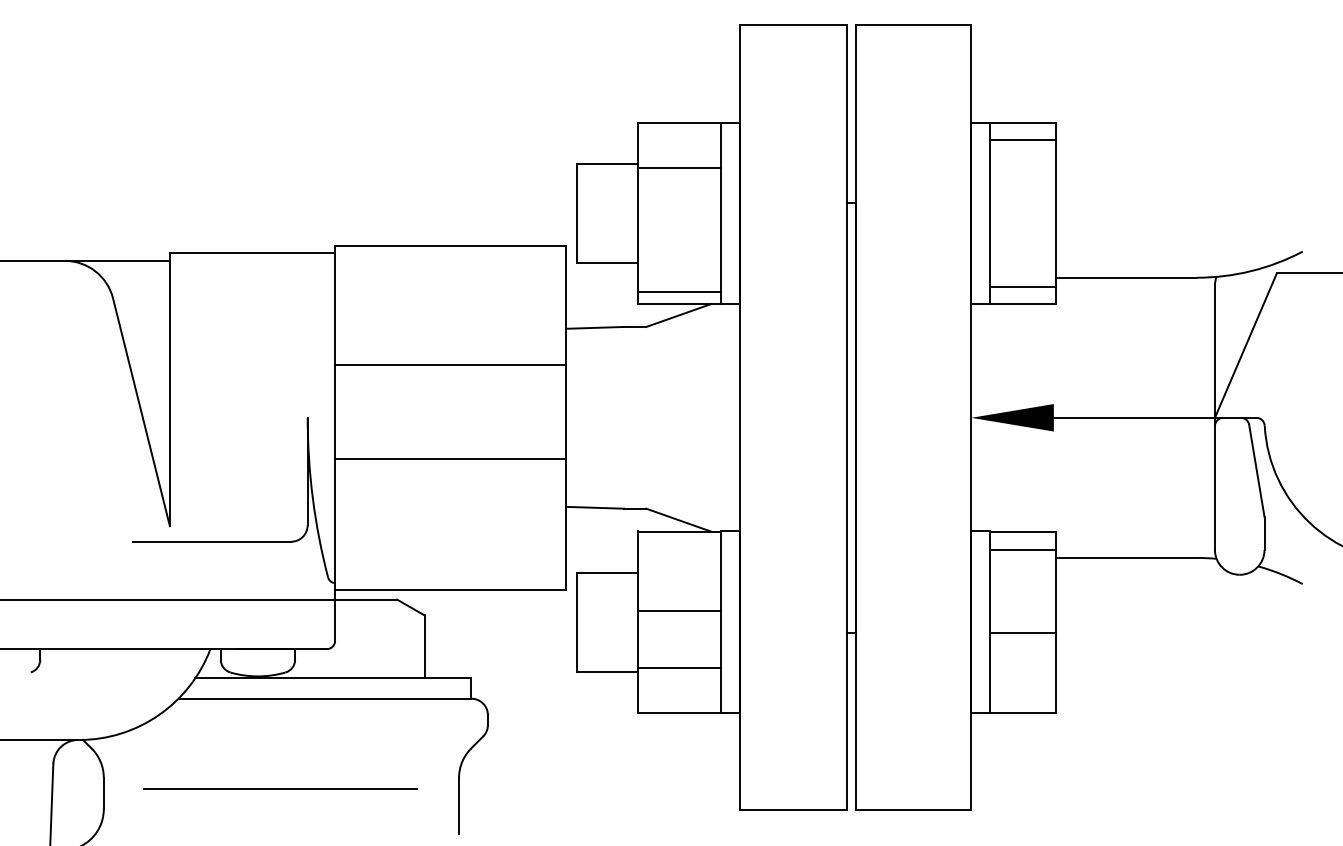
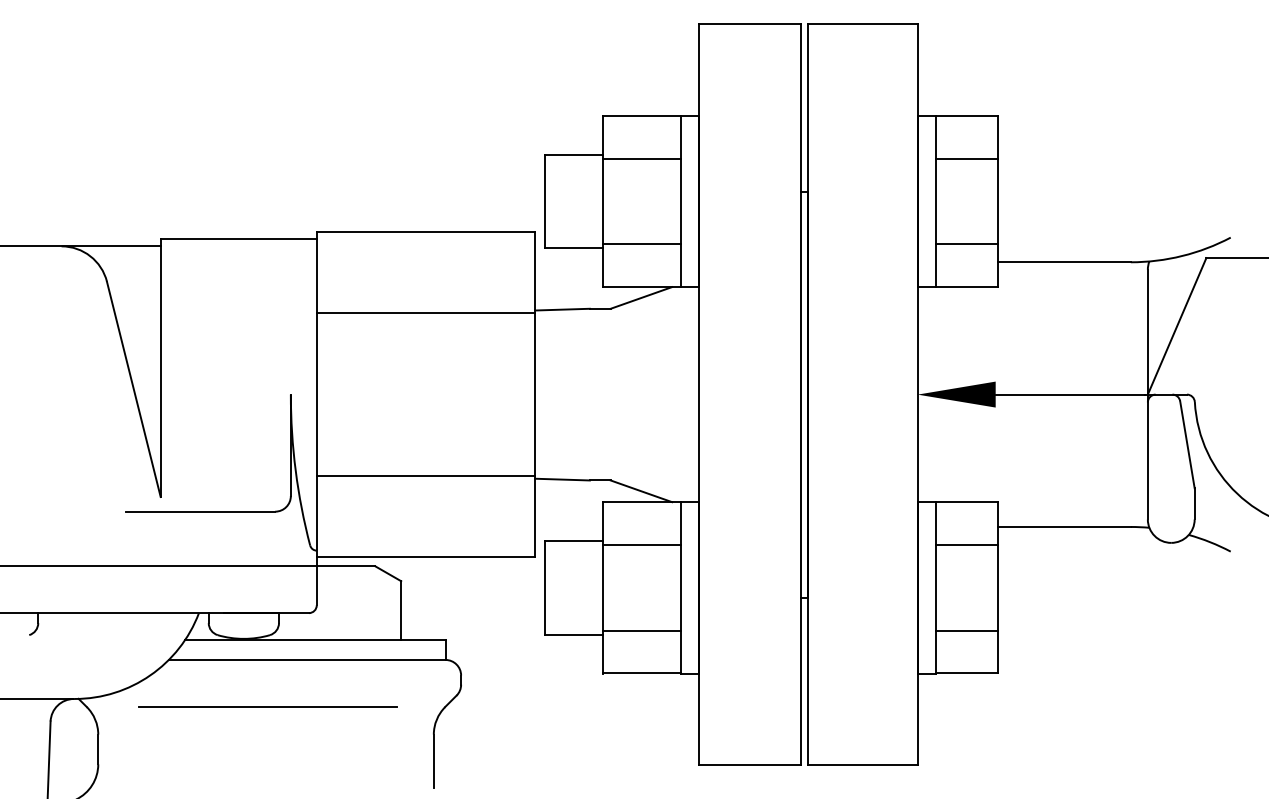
line: (1023, 140) -> (966, 159), moved
line: (1023, 286) -> (966, 244), moved
line: (679, 291) -> (642, 244), moved
line: (450, 364) -> (425, 313), moved
line: (450, 458) -> (425, 475), moved
line: (1023, 549) -> (966, 544), moved
line: (679, 610) -> (642, 544), moved
line: (1023, 632) -> (966, 630), moved
line: (280, 788) -> (267, 706), moved

